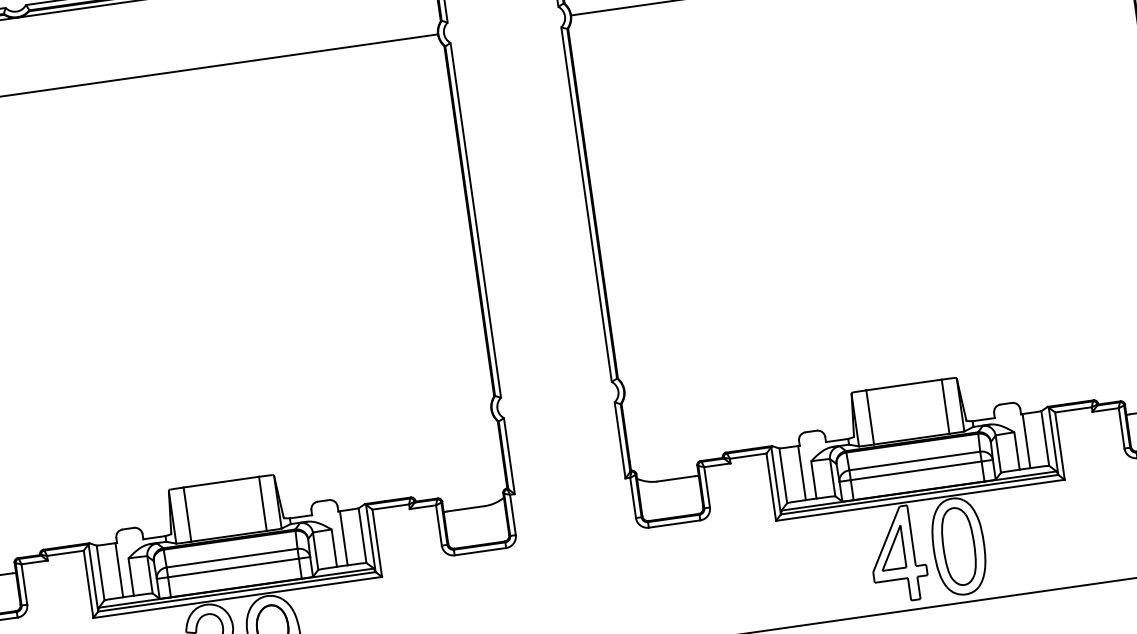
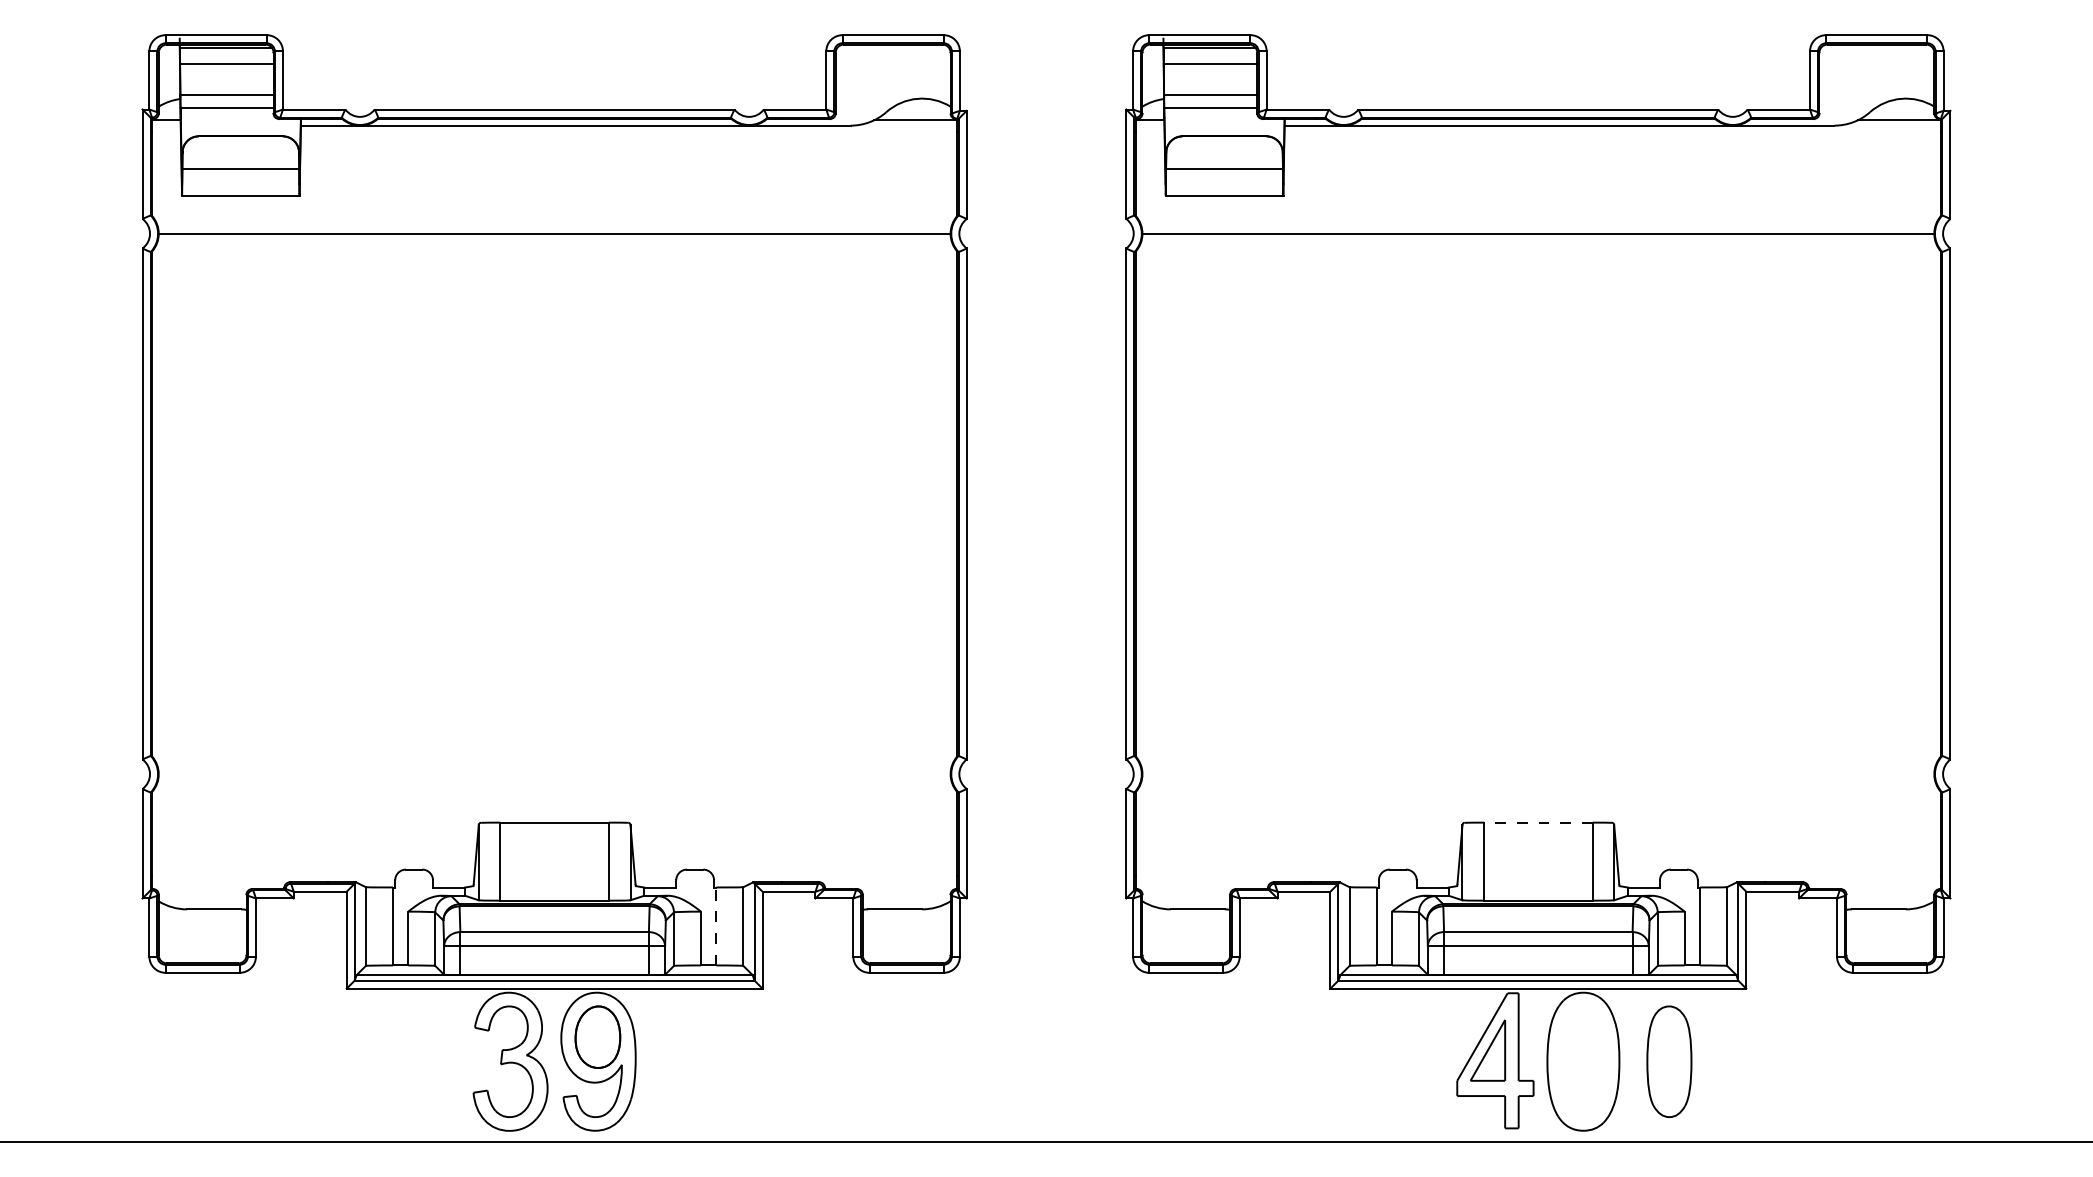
line: (903, 385) -> (1537, 822), solid -> dashed
line: (343, 538) -> (716, 926), solid -> dashed
part: (958, 546) -> (1669, 1061), moved

